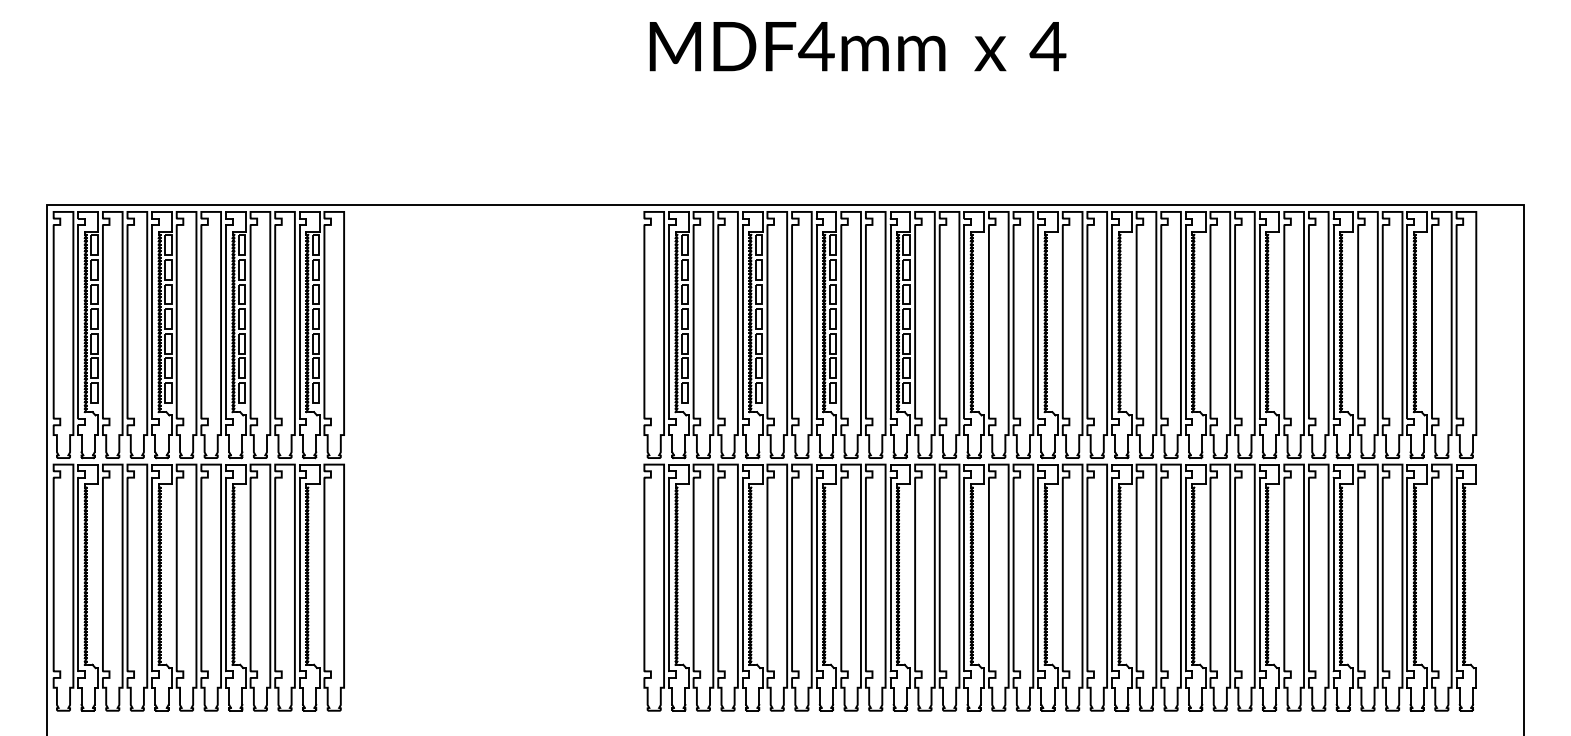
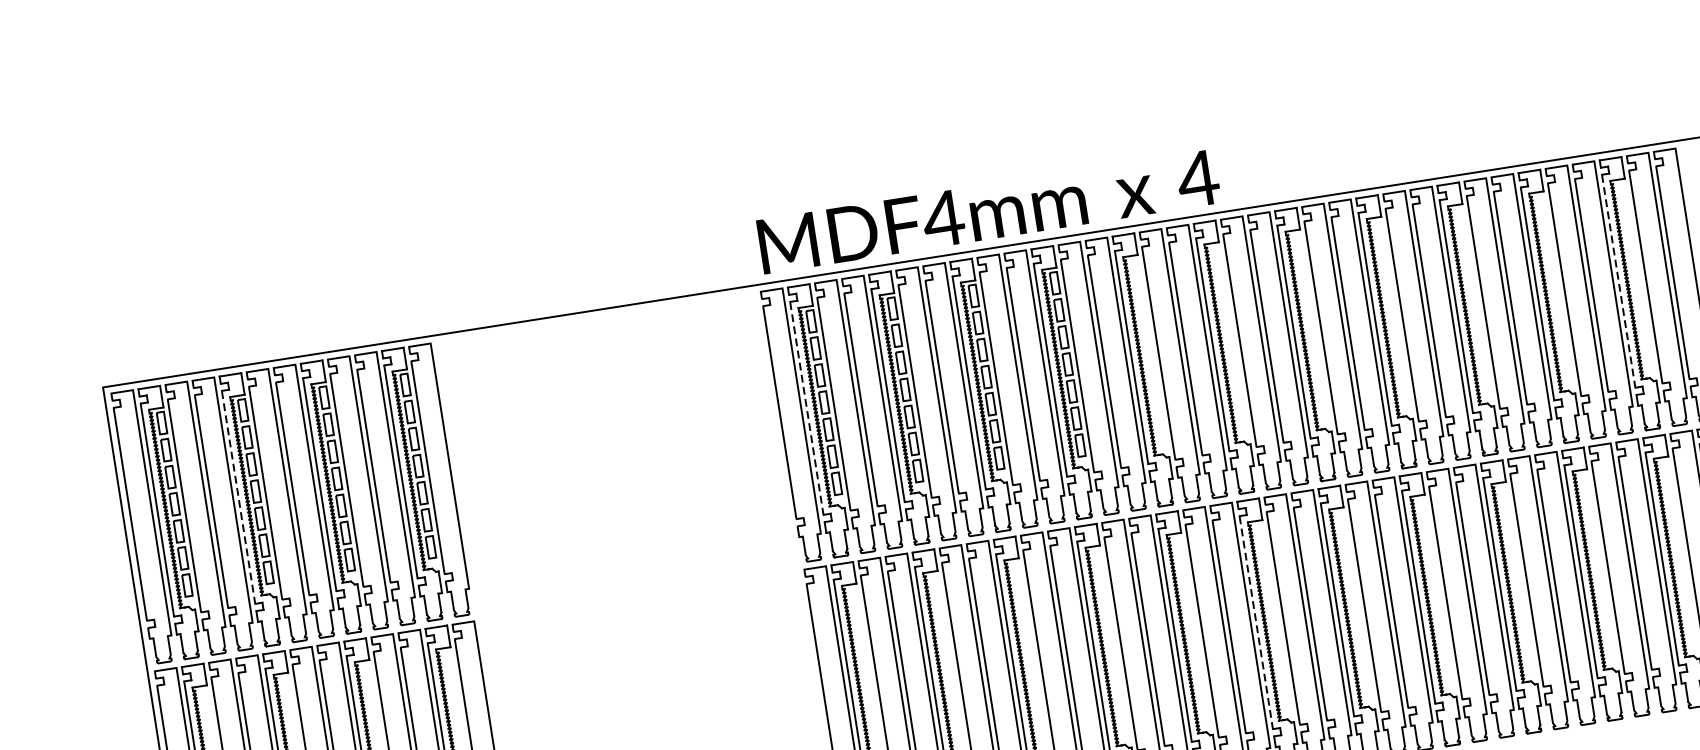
text: (857, 46) -> (988, 211), moved
line: (152, 321) -> (238, 496), solid -> dashed
line: (669, 321) -> (807, 407), solid -> dashed
line: (1407, 321) -> (1618, 280), solid -> dashed
line: (1038, 574) -> (1256, 622), solid -> dashed

